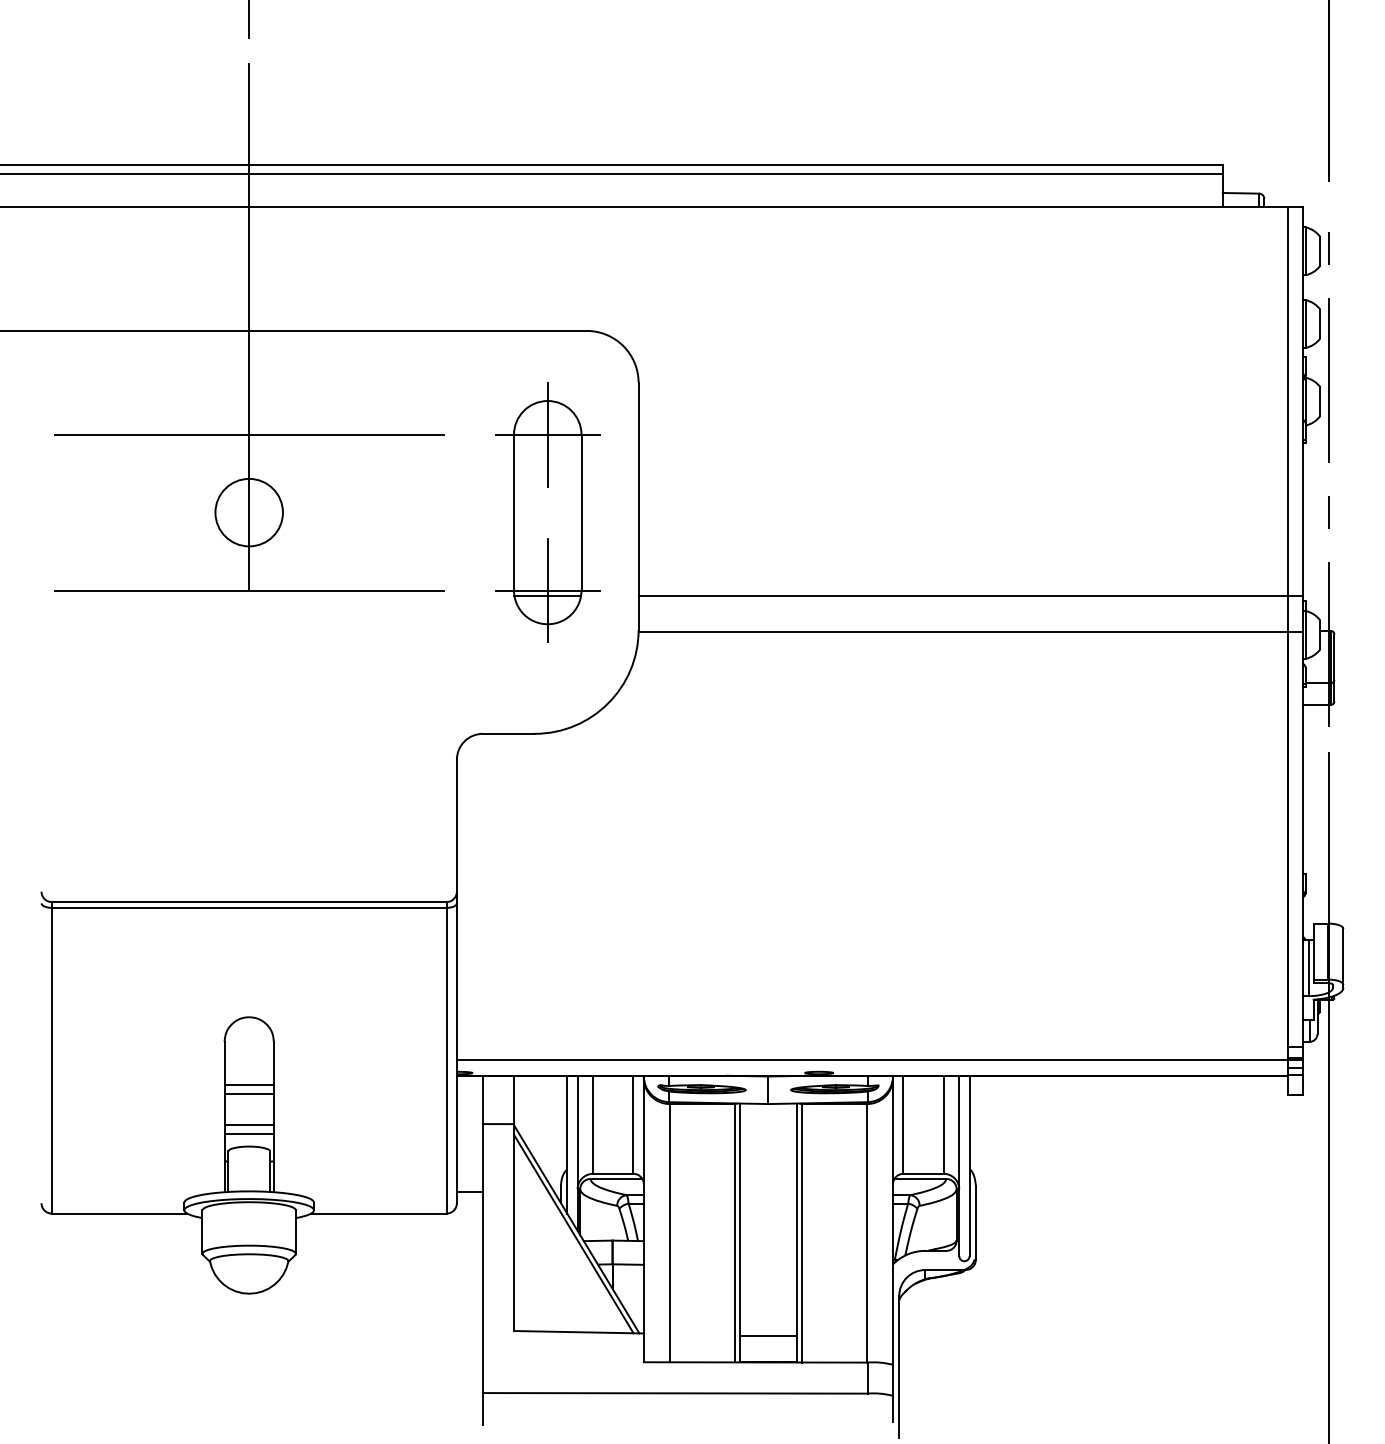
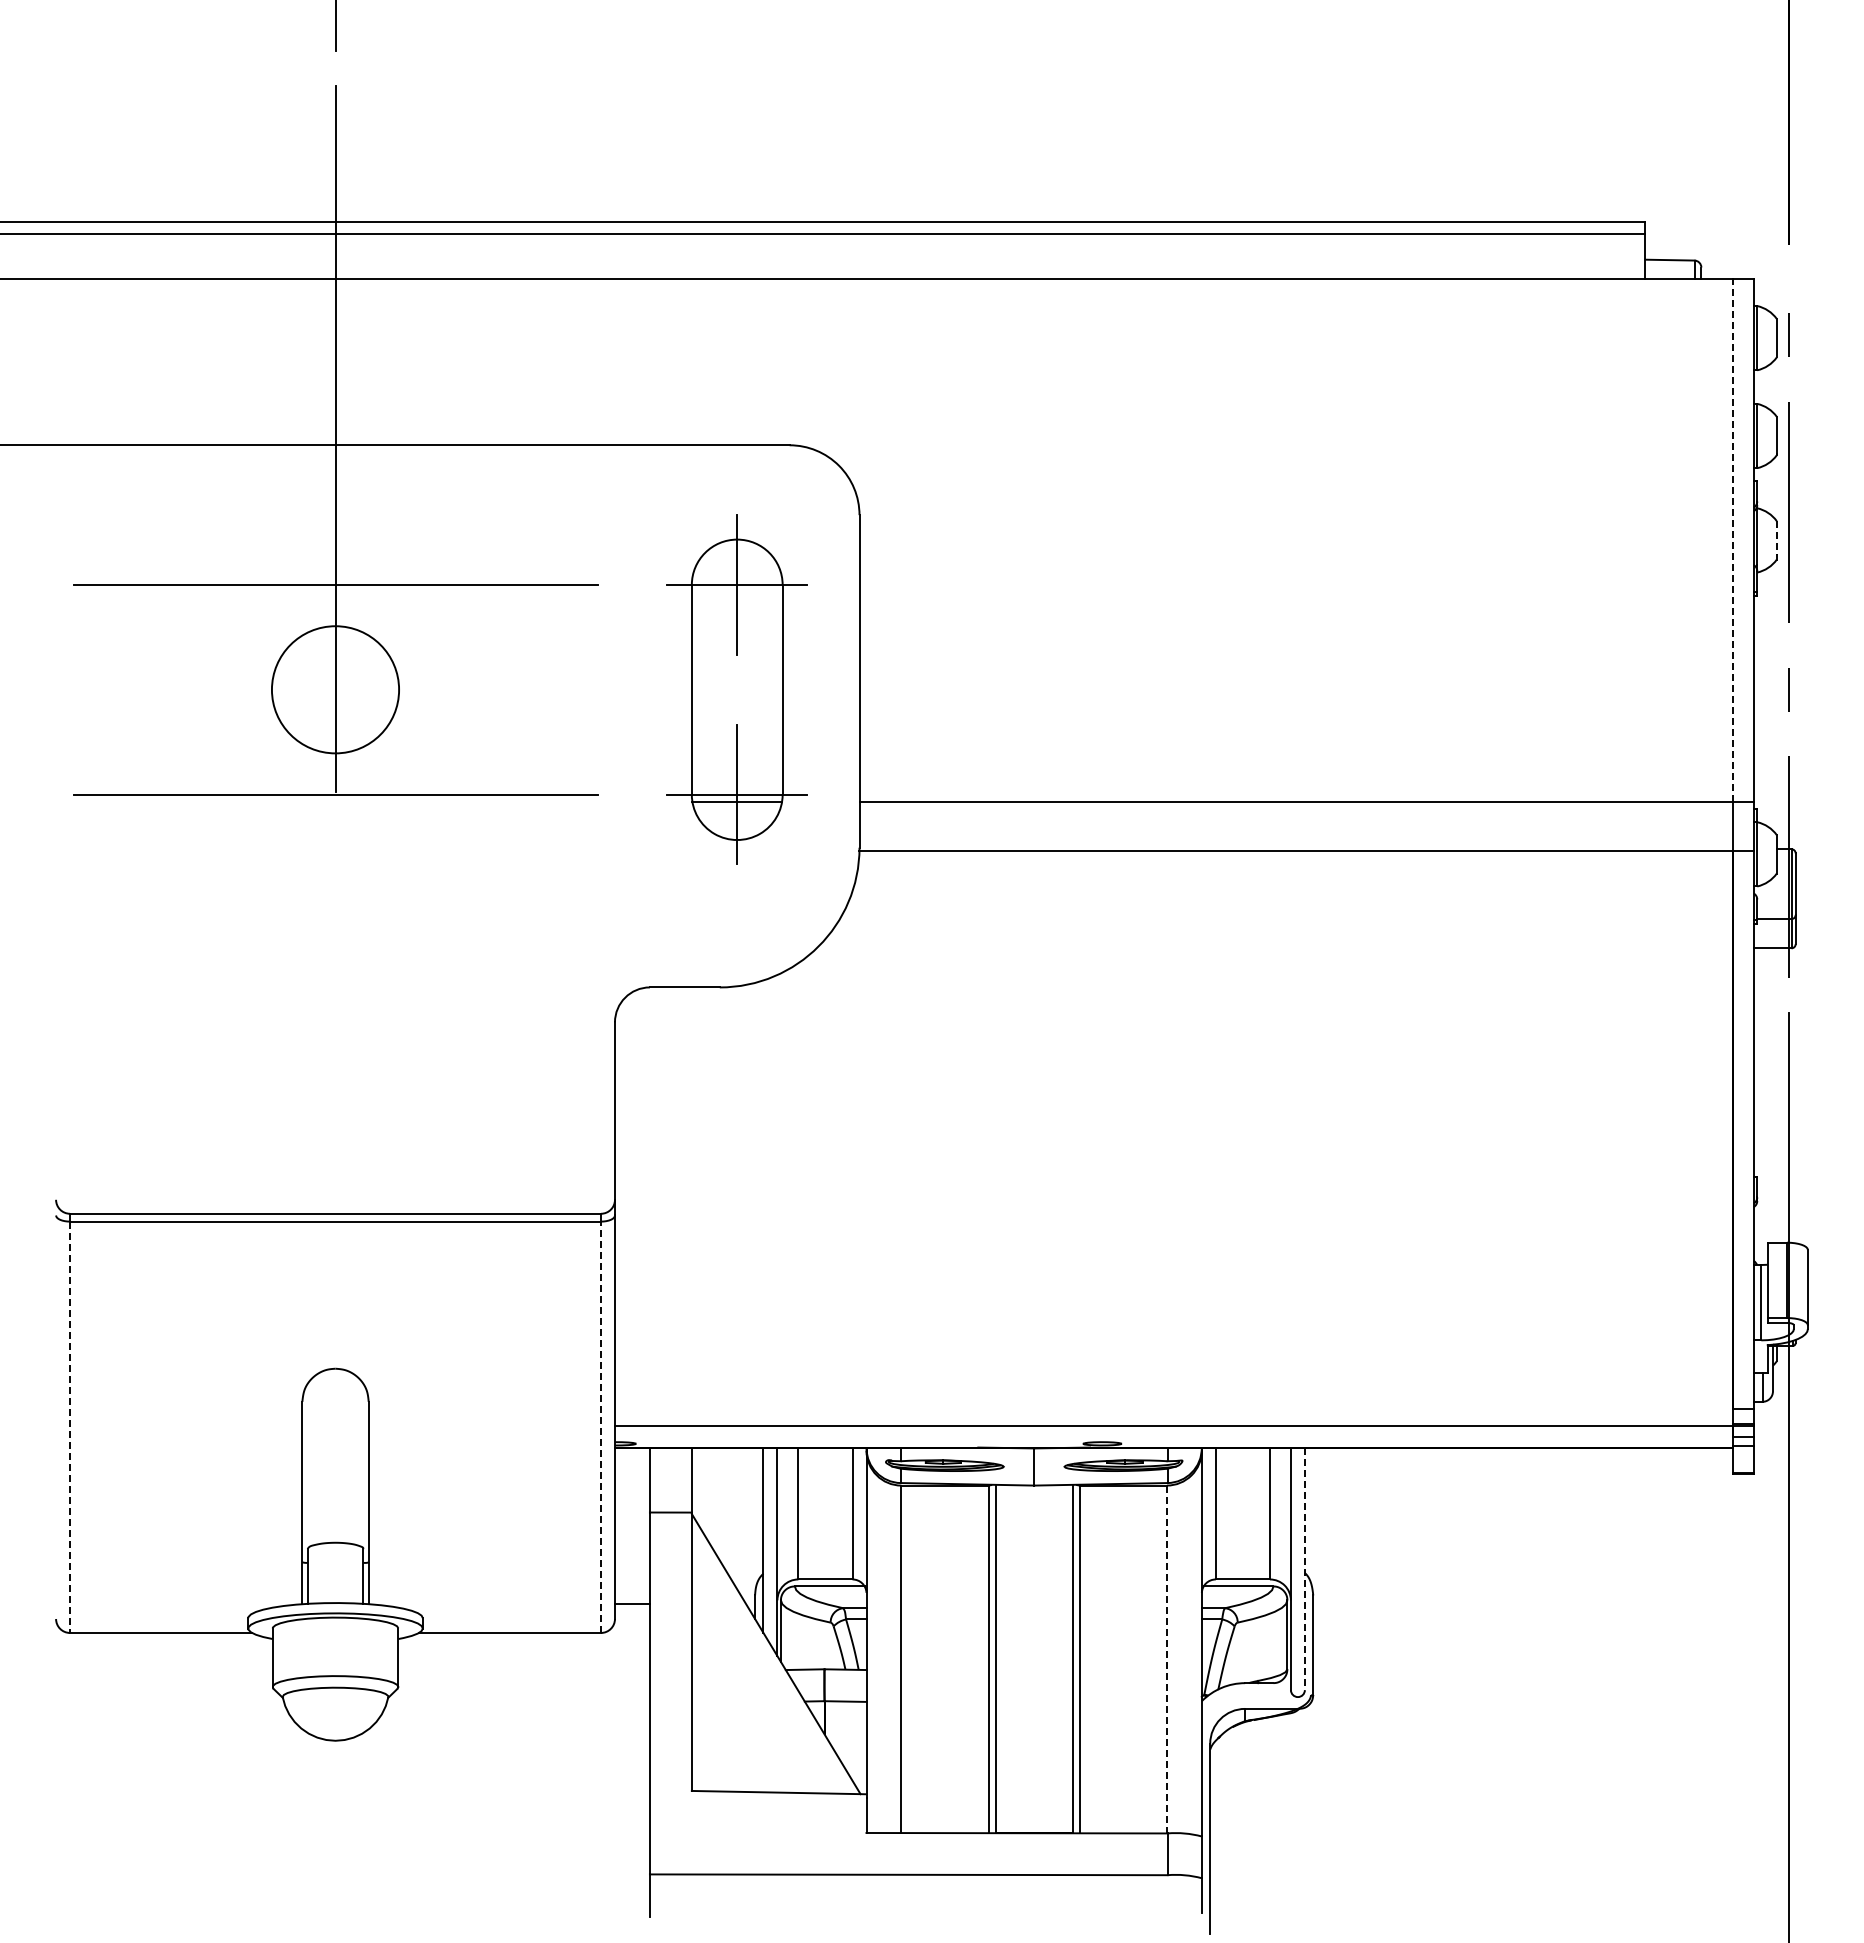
line: (1320, 400) -> (1776, 538), solid -> dashed
line: (1287, 401) -> (1732, 540), solid -> dashed
circle: (249, 512) -> (335, 689), size x1.4
line: (52, 1060) -> (70, 1427), solid -> dashed
line: (446, 1060) -> (601, 1427), solid -> dashed
line: (249, 1084) -> (335, 1459), removed
line: (249, 1093) -> (335, 1471), removed
line: (249, 1124) -> (335, 1513), removed
line: (249, 1134) -> (335, 1526), removed
line: (969, 1166) -> (1304, 1569), solid -> dashed
line: (866, 1233) -> (1166, 1659), solid -> dashed
line: (573, 1234) -> (771, 1660), removed
line: (767, 1336) -> (1033, 1798), removed

